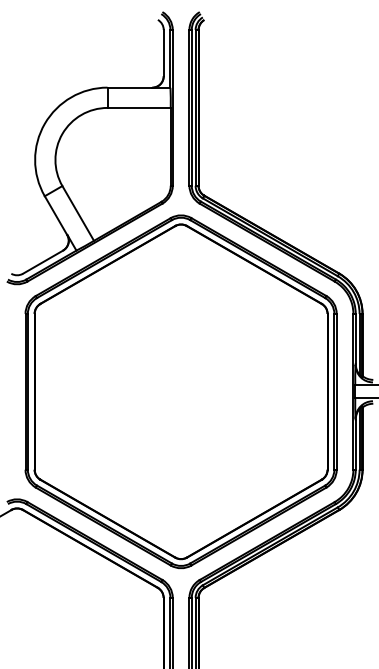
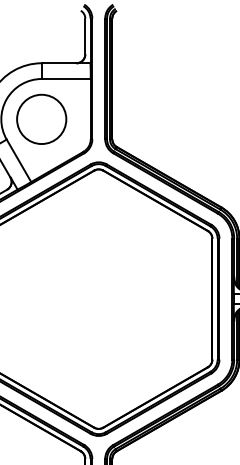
circle: (107, 159) -> (41, 118), added

